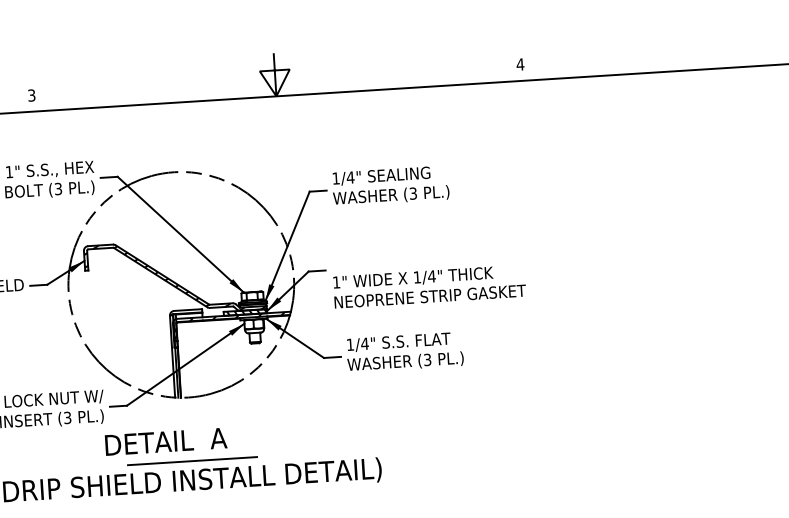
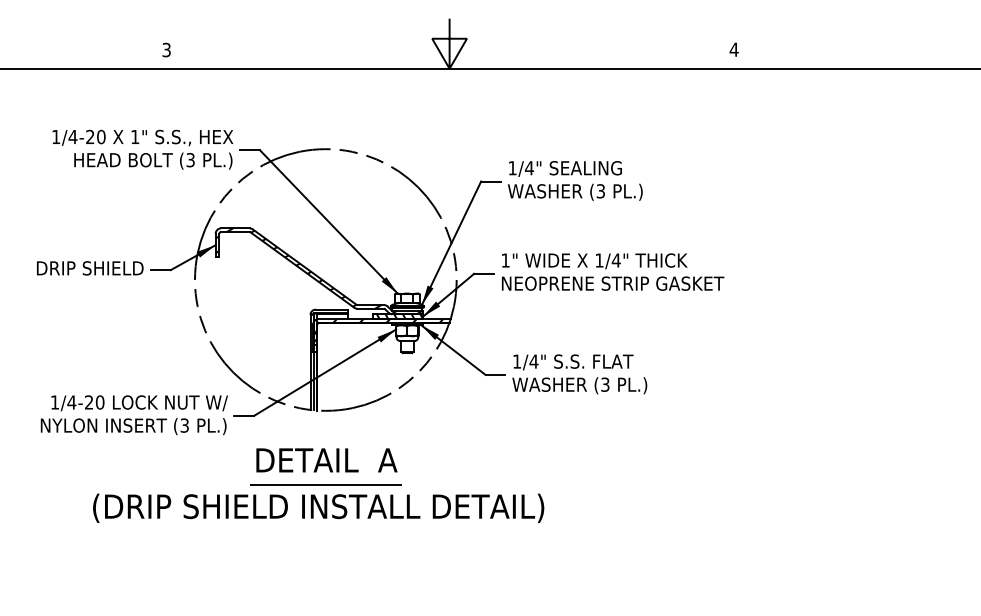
text: (430, 286) -> (613, 271), moved
text: (165, 441) -> (326, 460), moved

